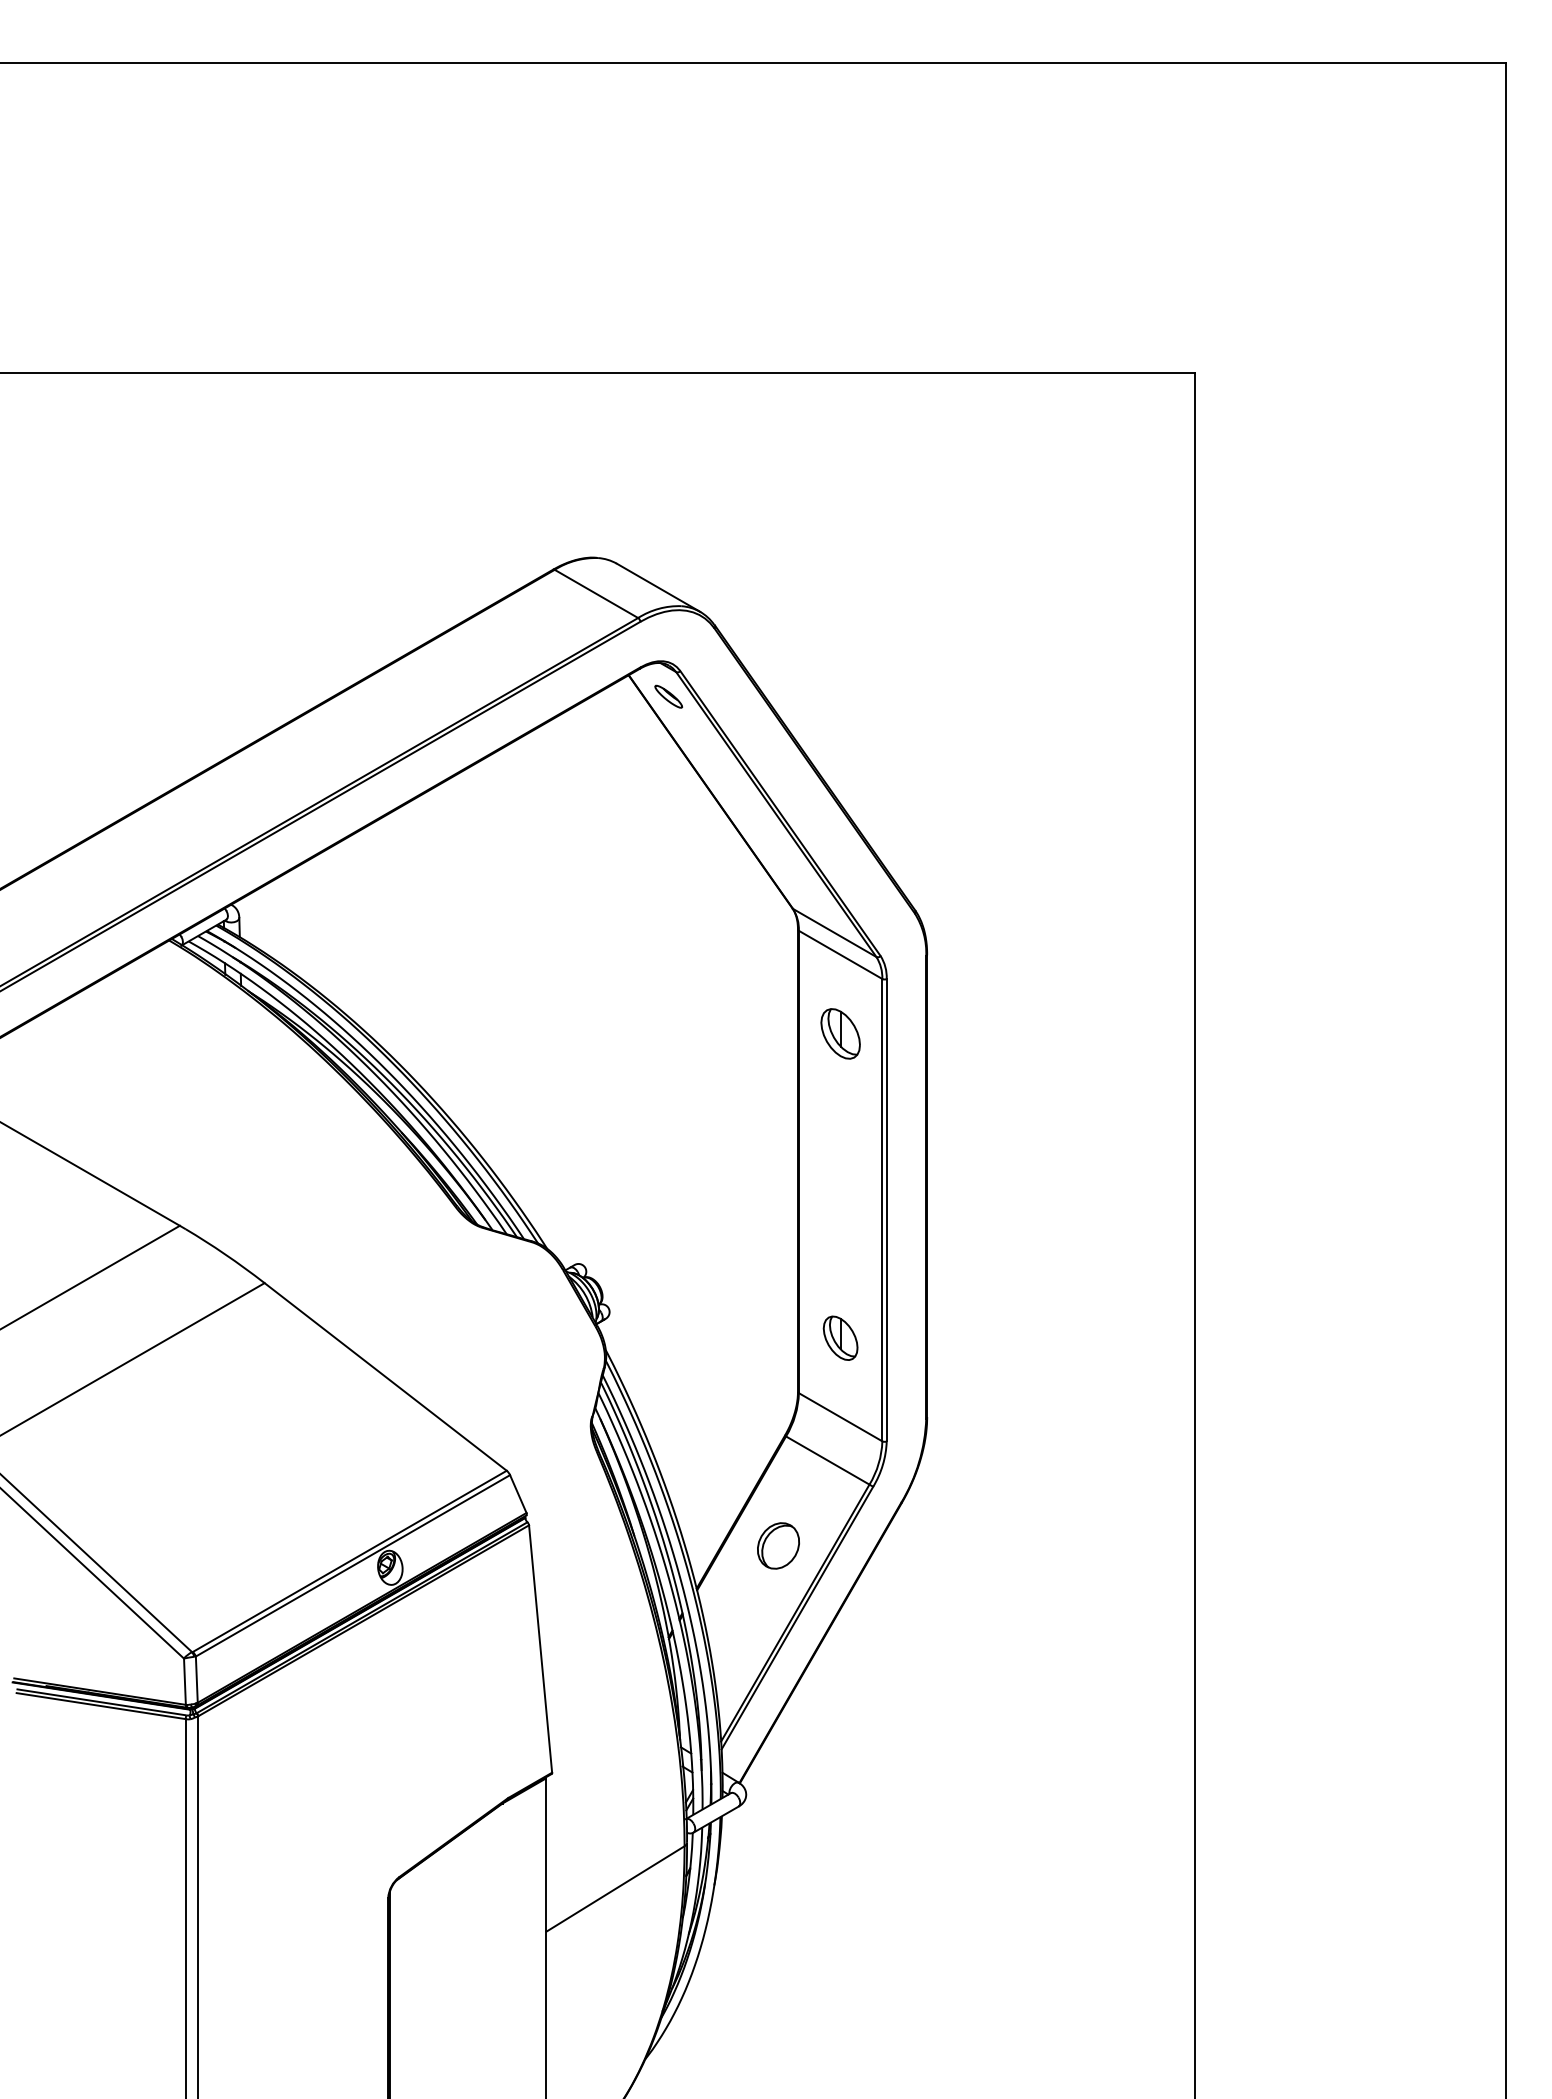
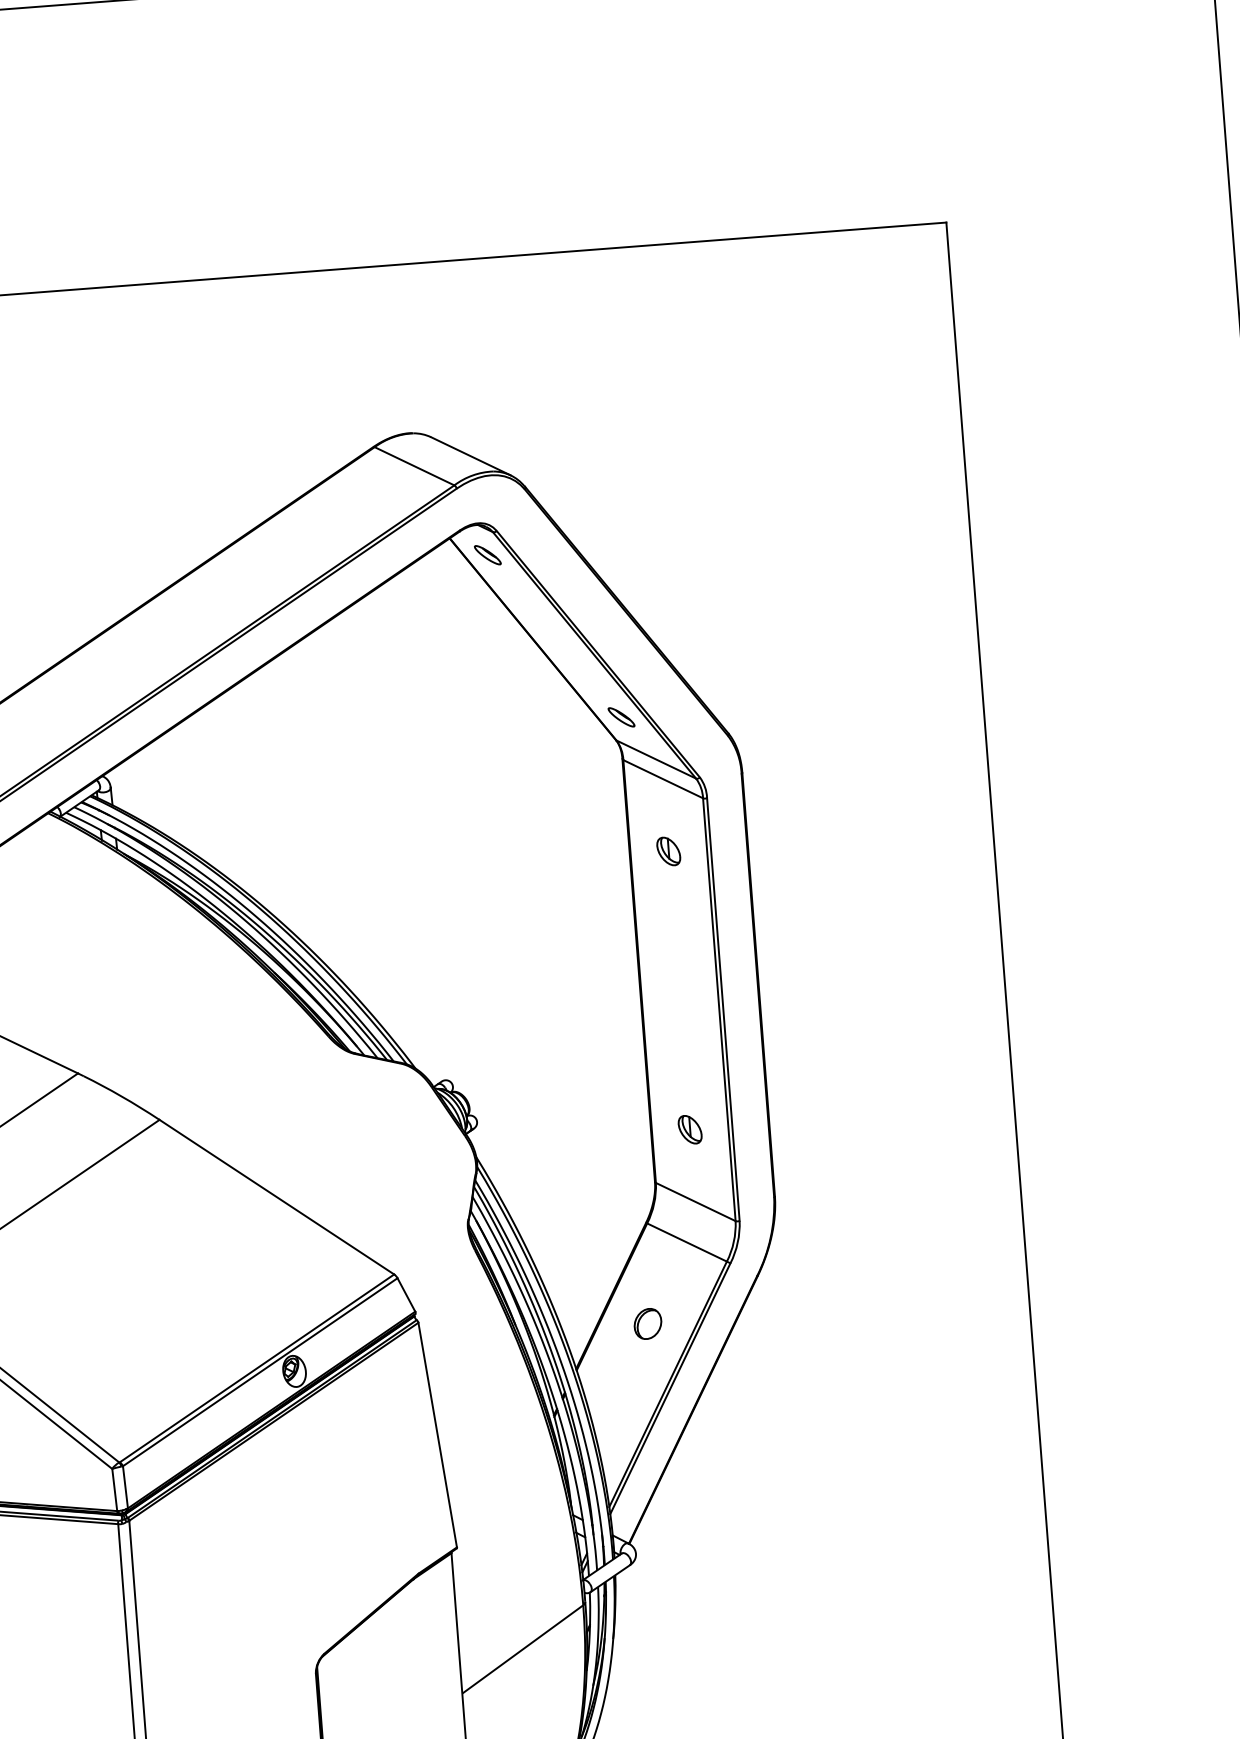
part: (800, 884) -> (621, 717), added
part: (840, 1033) -> (668, 851), size x0.62
part: (840, 1337) -> (690, 1129), size x0.71
part: (778, 1545) -> (647, 1323), size x0.71

